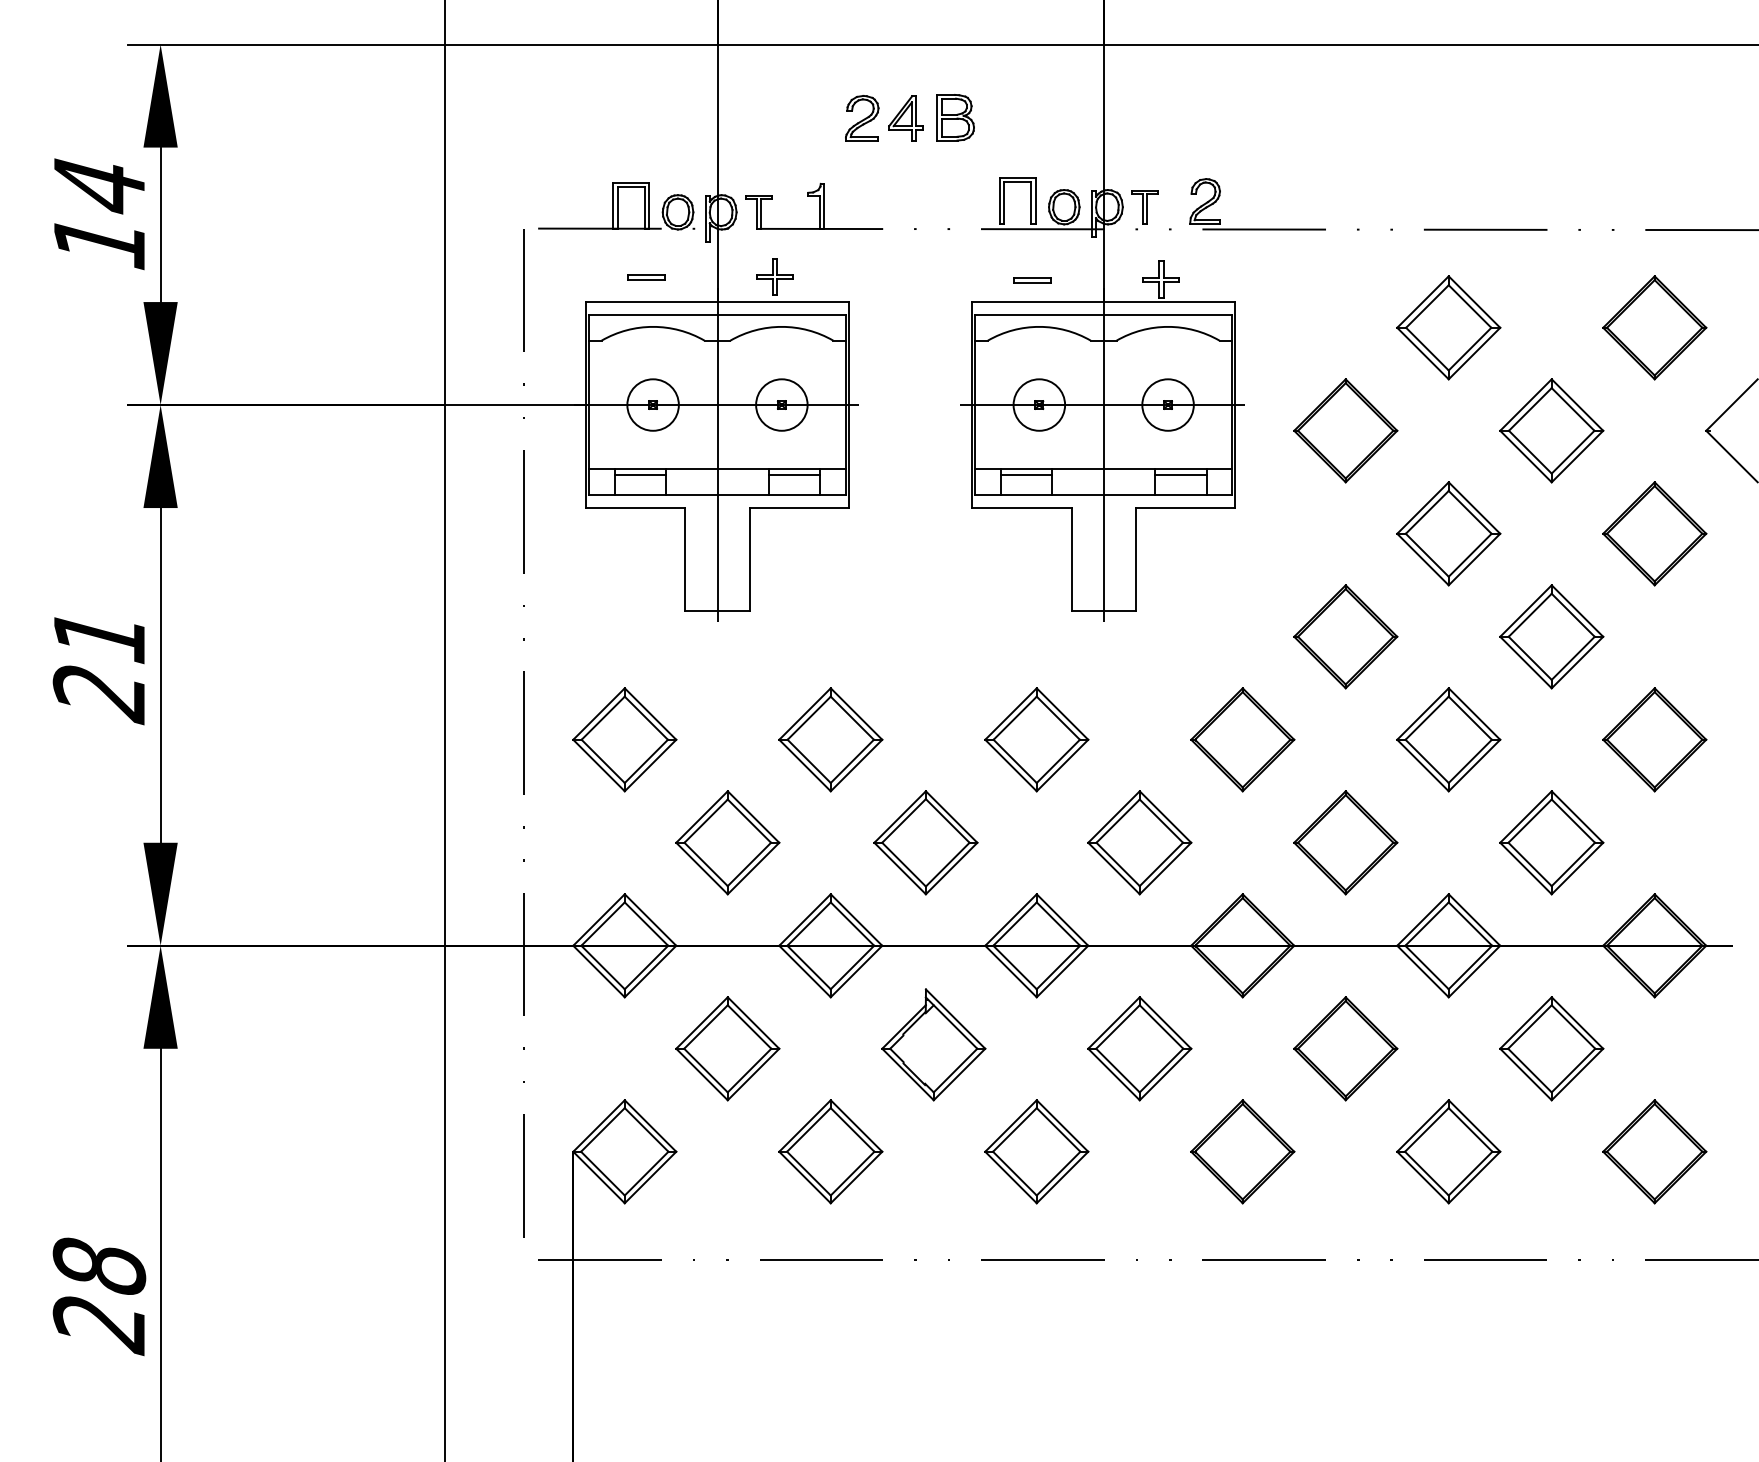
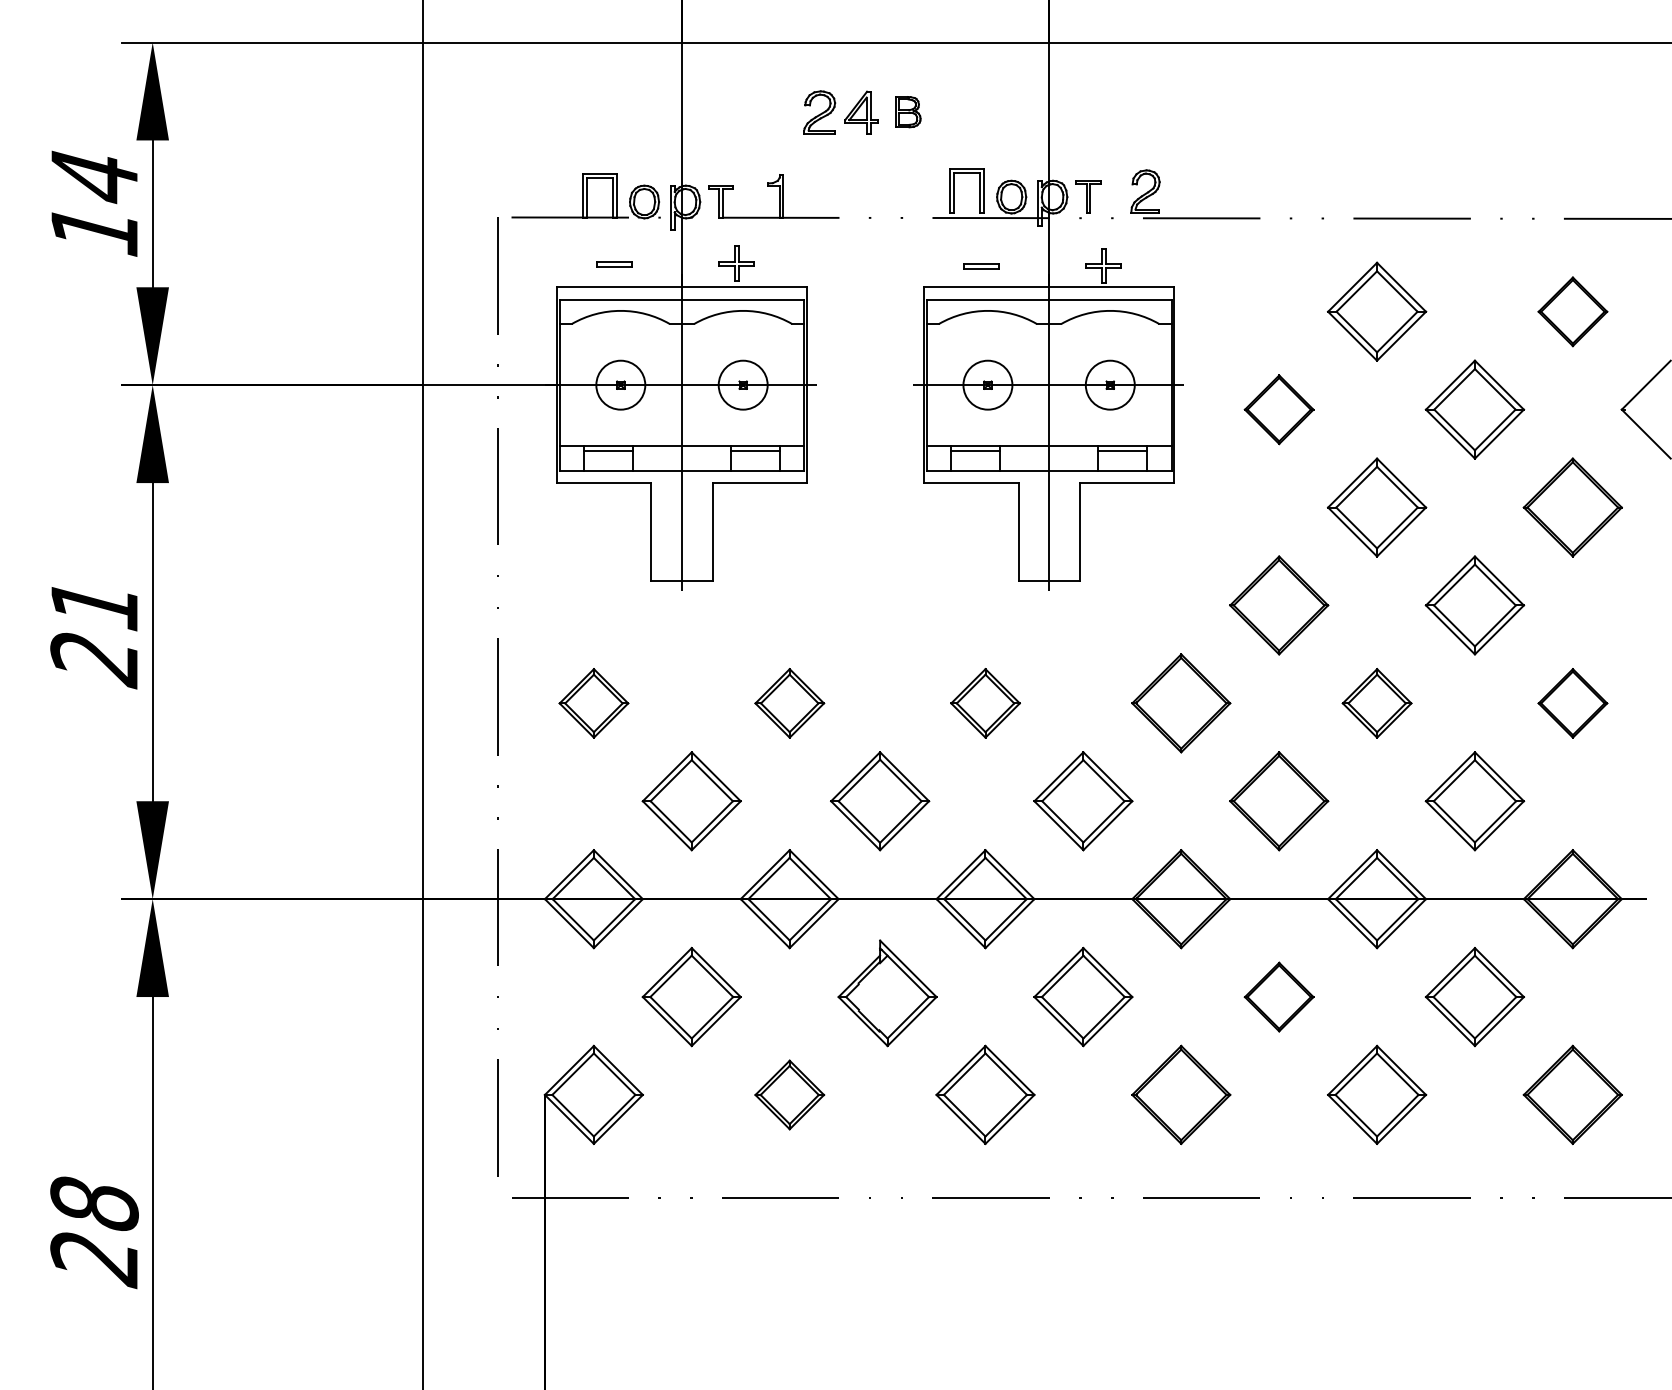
part: (955, 117) -> (908, 111), size x0.7
part: (1654, 327) -> (1572, 311), size x0.7
part: (1345, 430) -> (1278, 409), size x0.7
part: (624, 739) -> (593, 703), size x0.7
part: (830, 739) -> (789, 703), size x0.7
part: (1036, 739) -> (985, 703), size x0.7
part: (1448, 739) -> (1376, 703), size x0.7
part: (1654, 739) -> (1572, 703), size x0.7
part: (1345, 1048) -> (1278, 996), size x0.7
part: (830, 1151) -> (789, 1094), size x0.7

